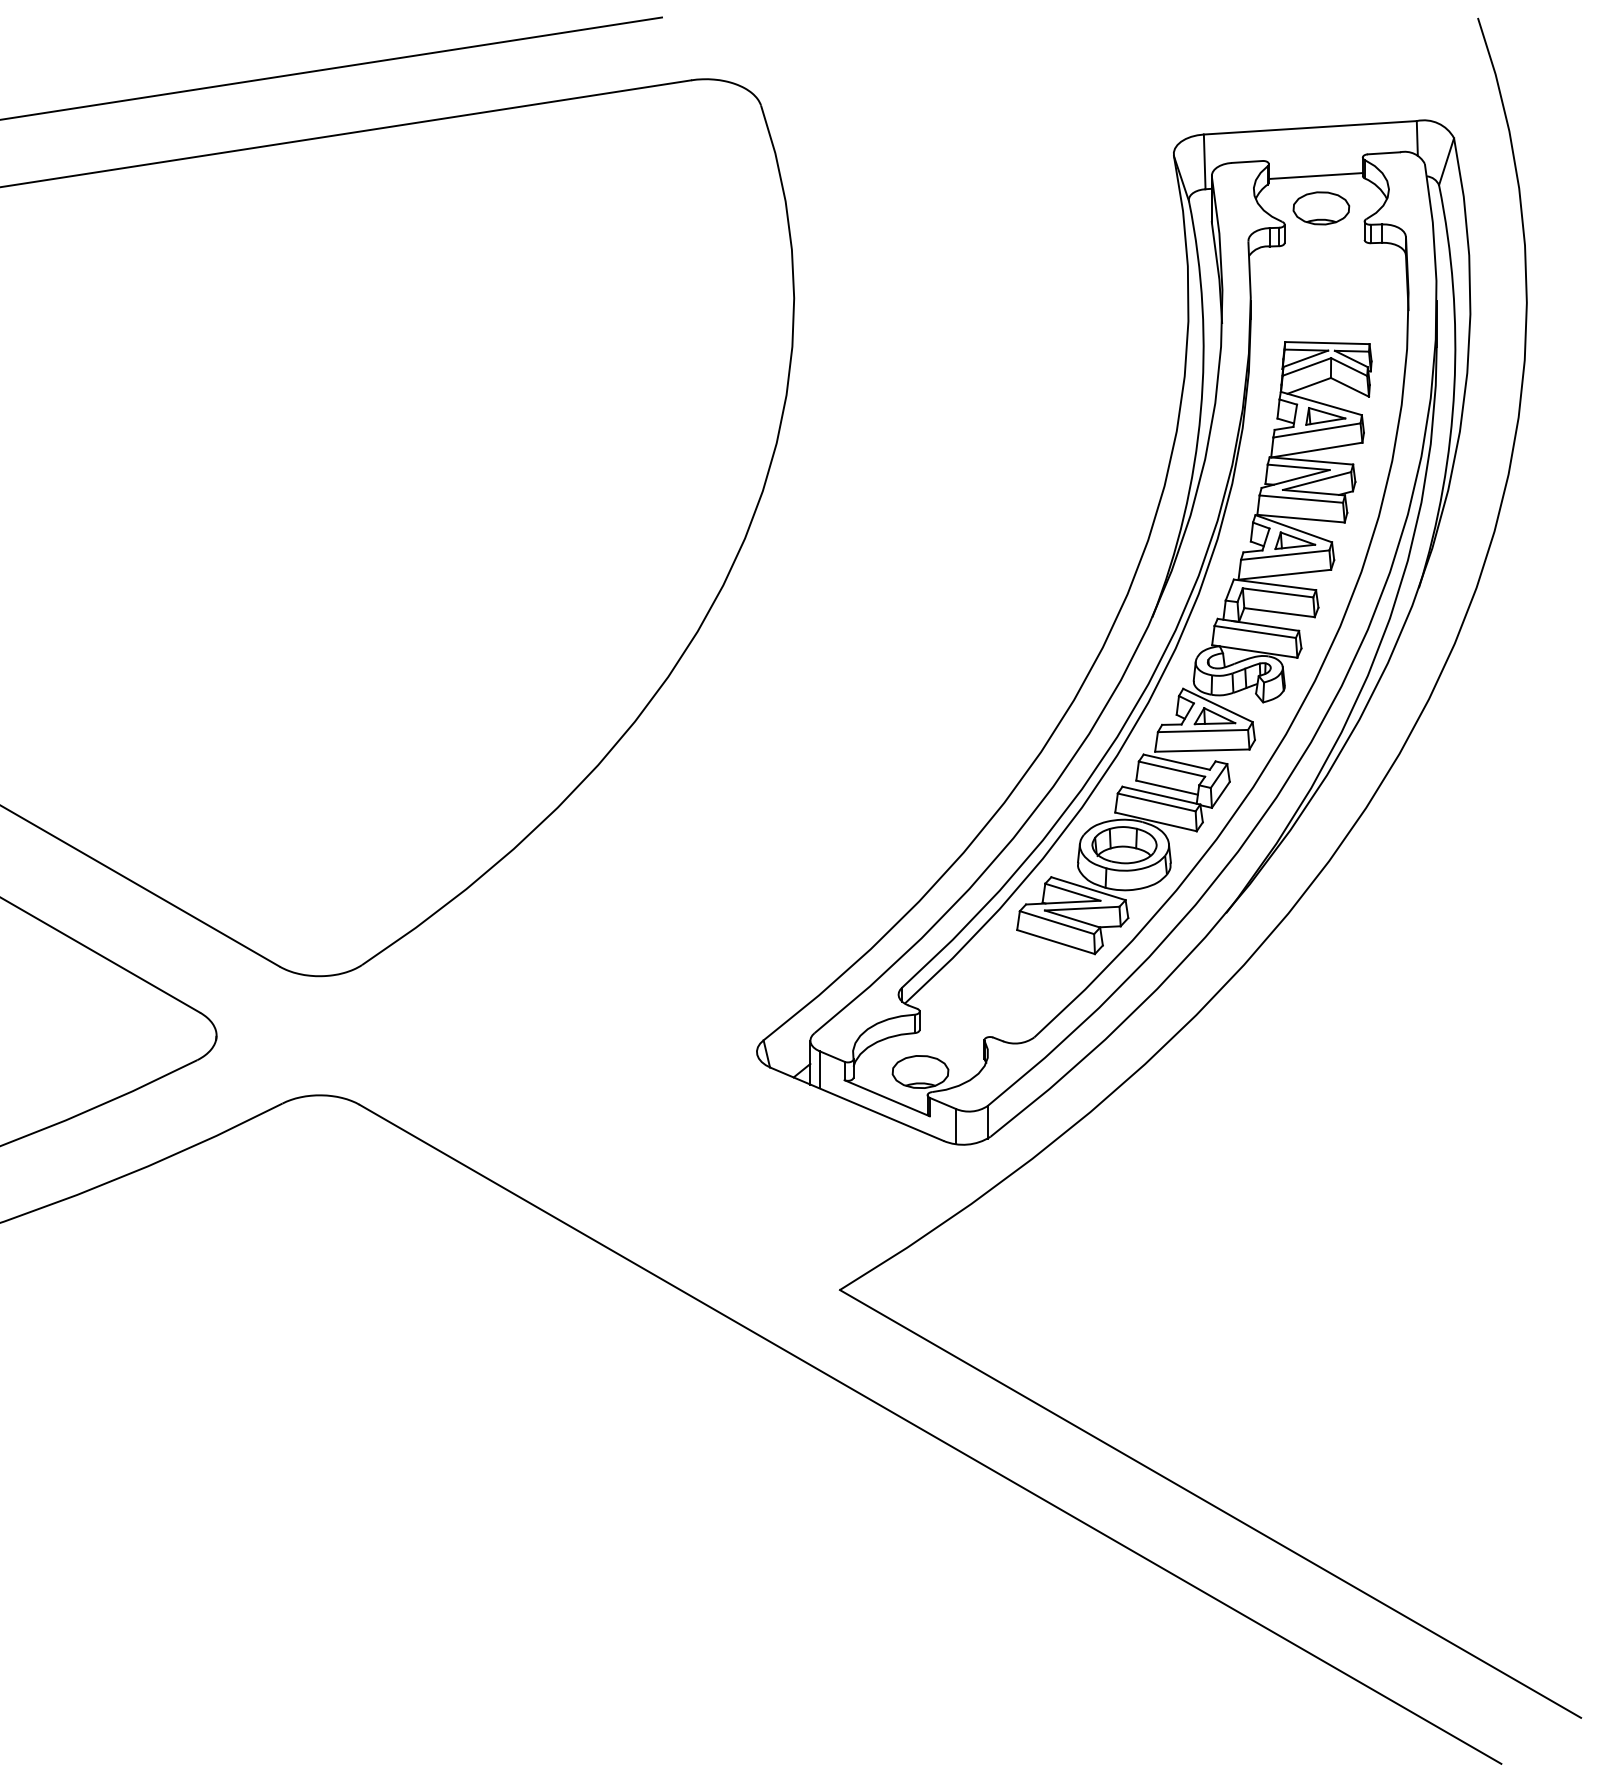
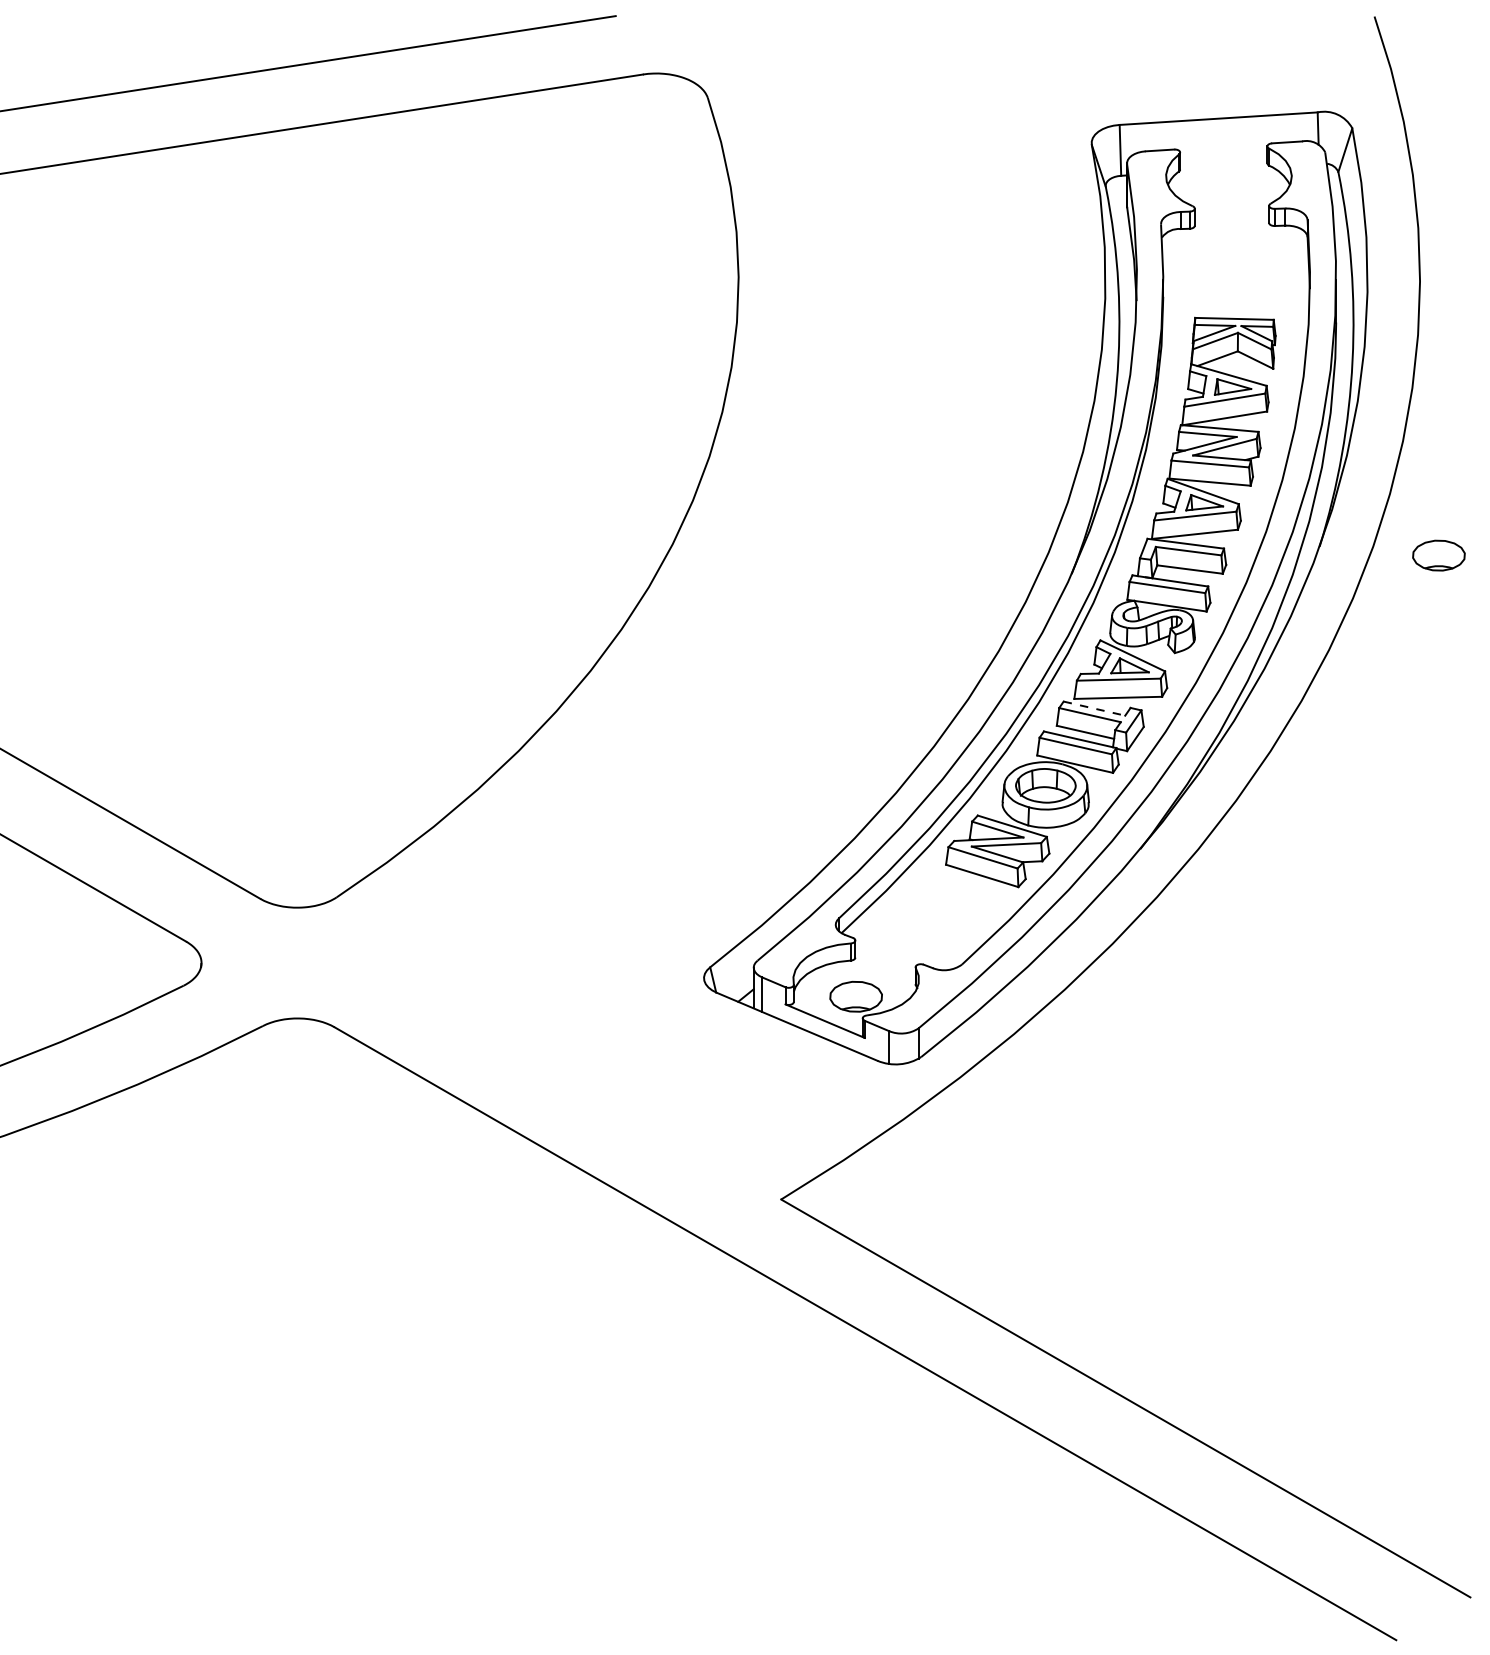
line: (1315, 176) -> (1223, 163), removed
part: (1320, 208) -> (1438, 555), moved
line: (1176, 762) -> (1094, 708), solid -> dashed

